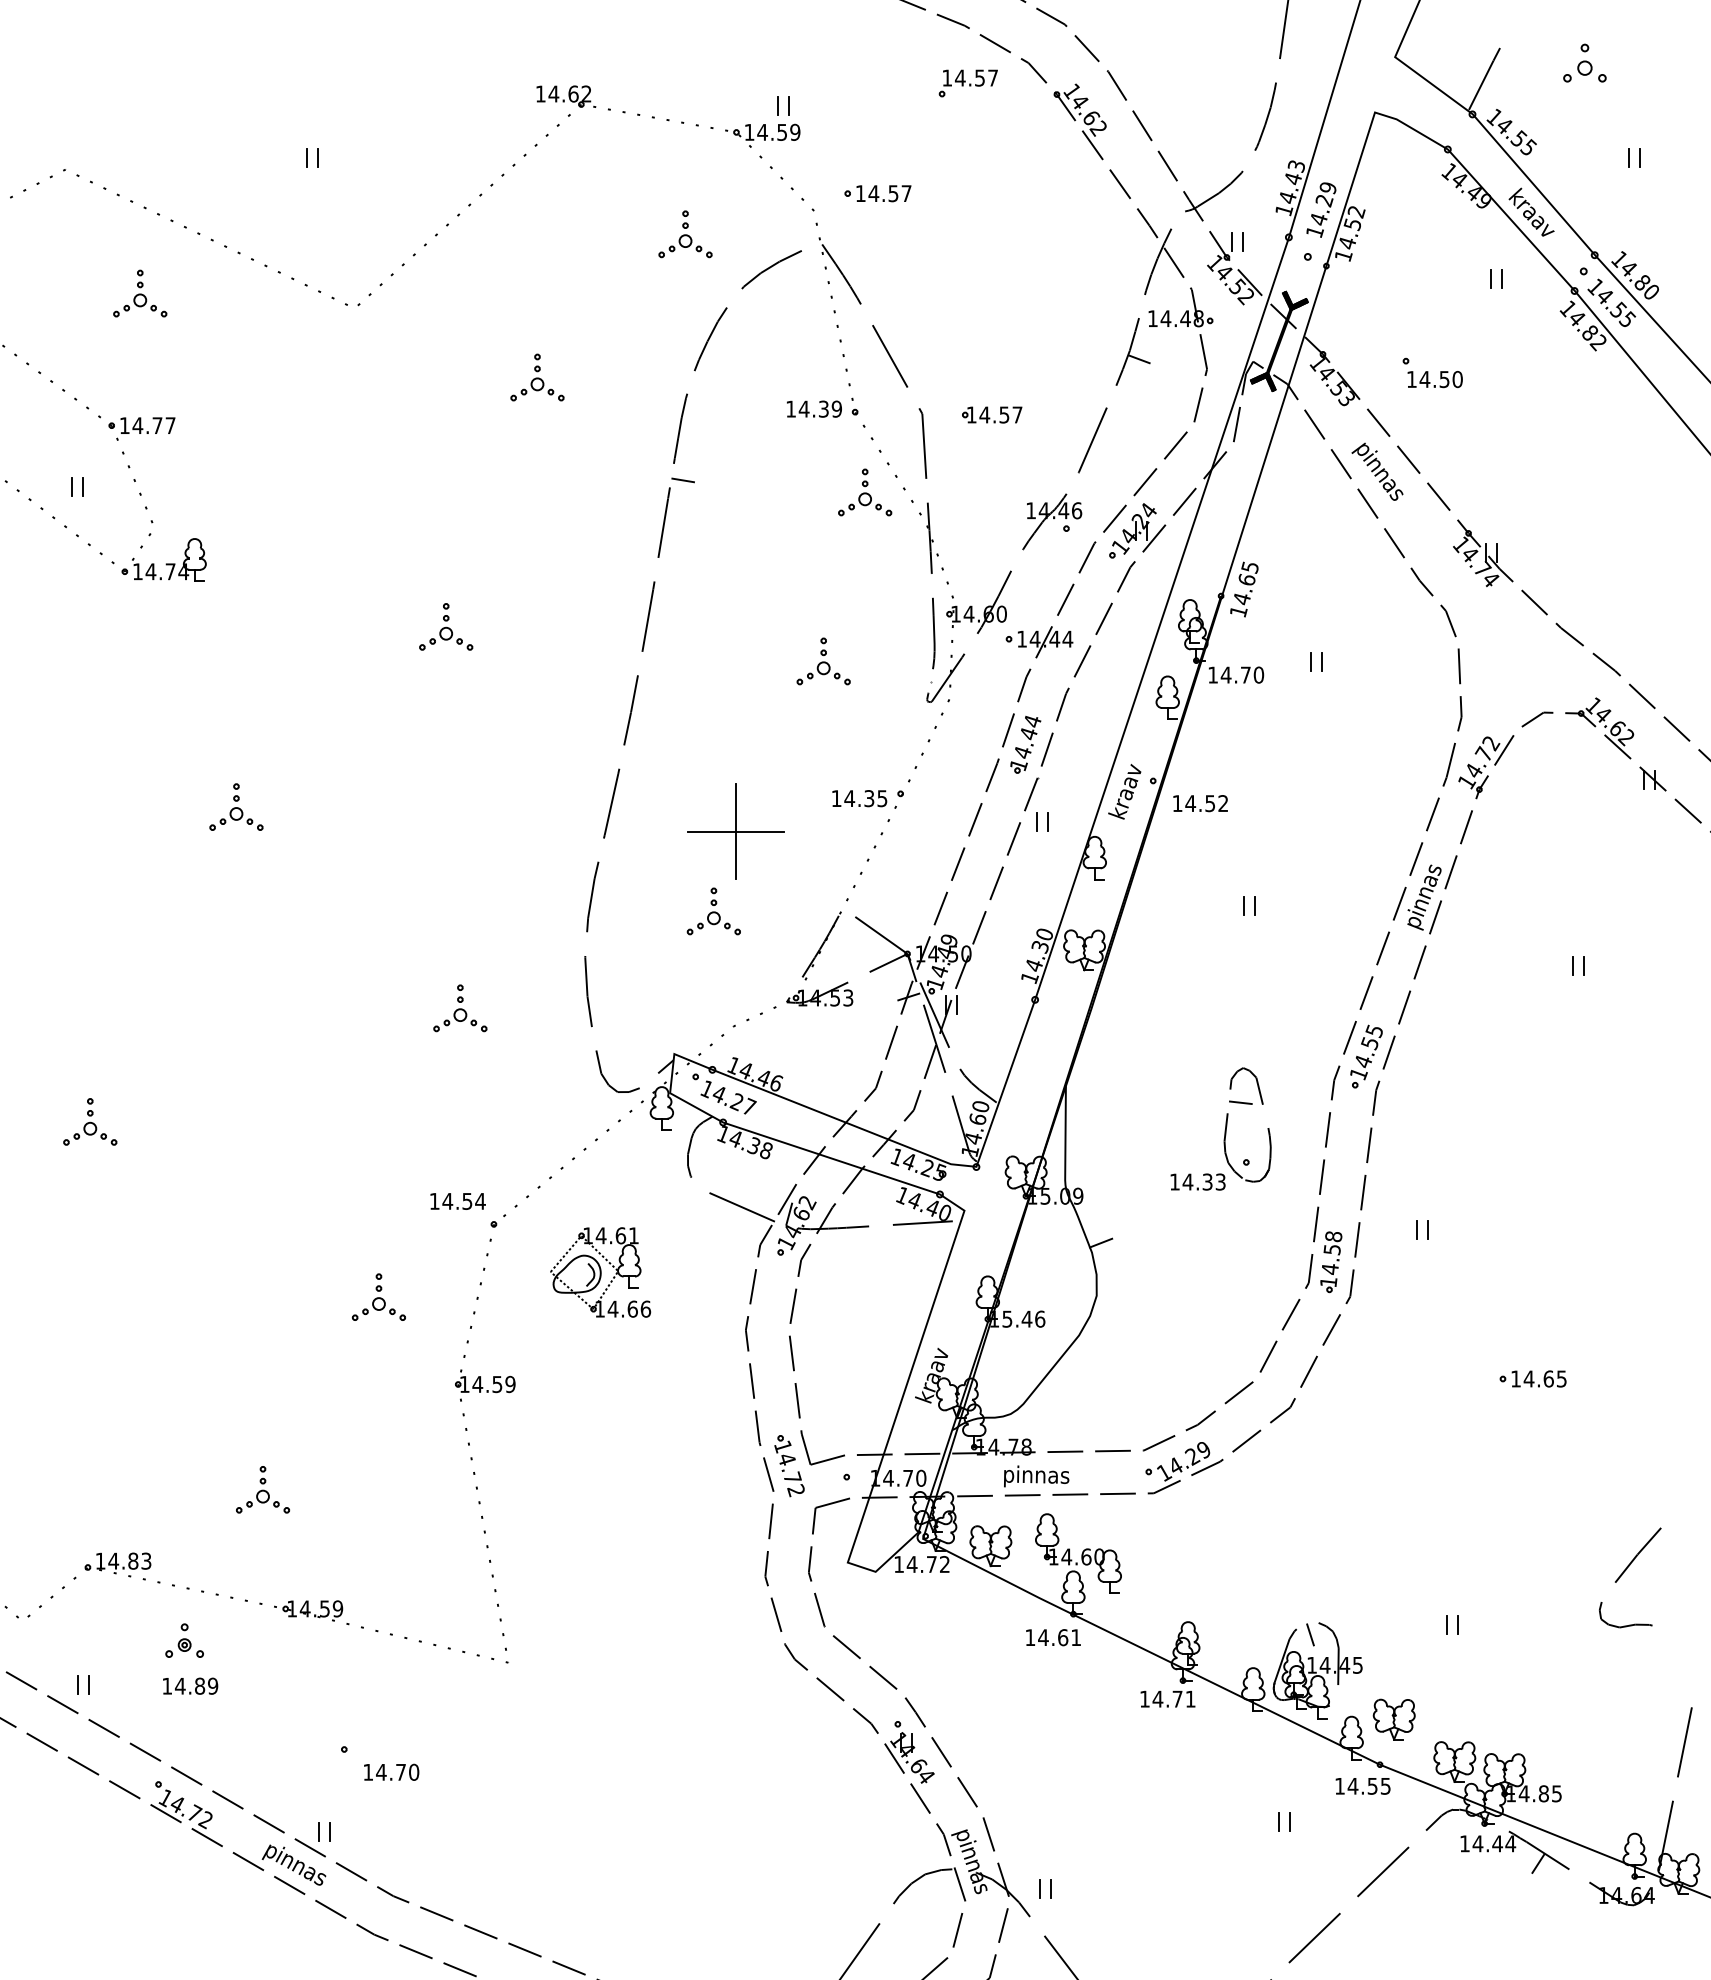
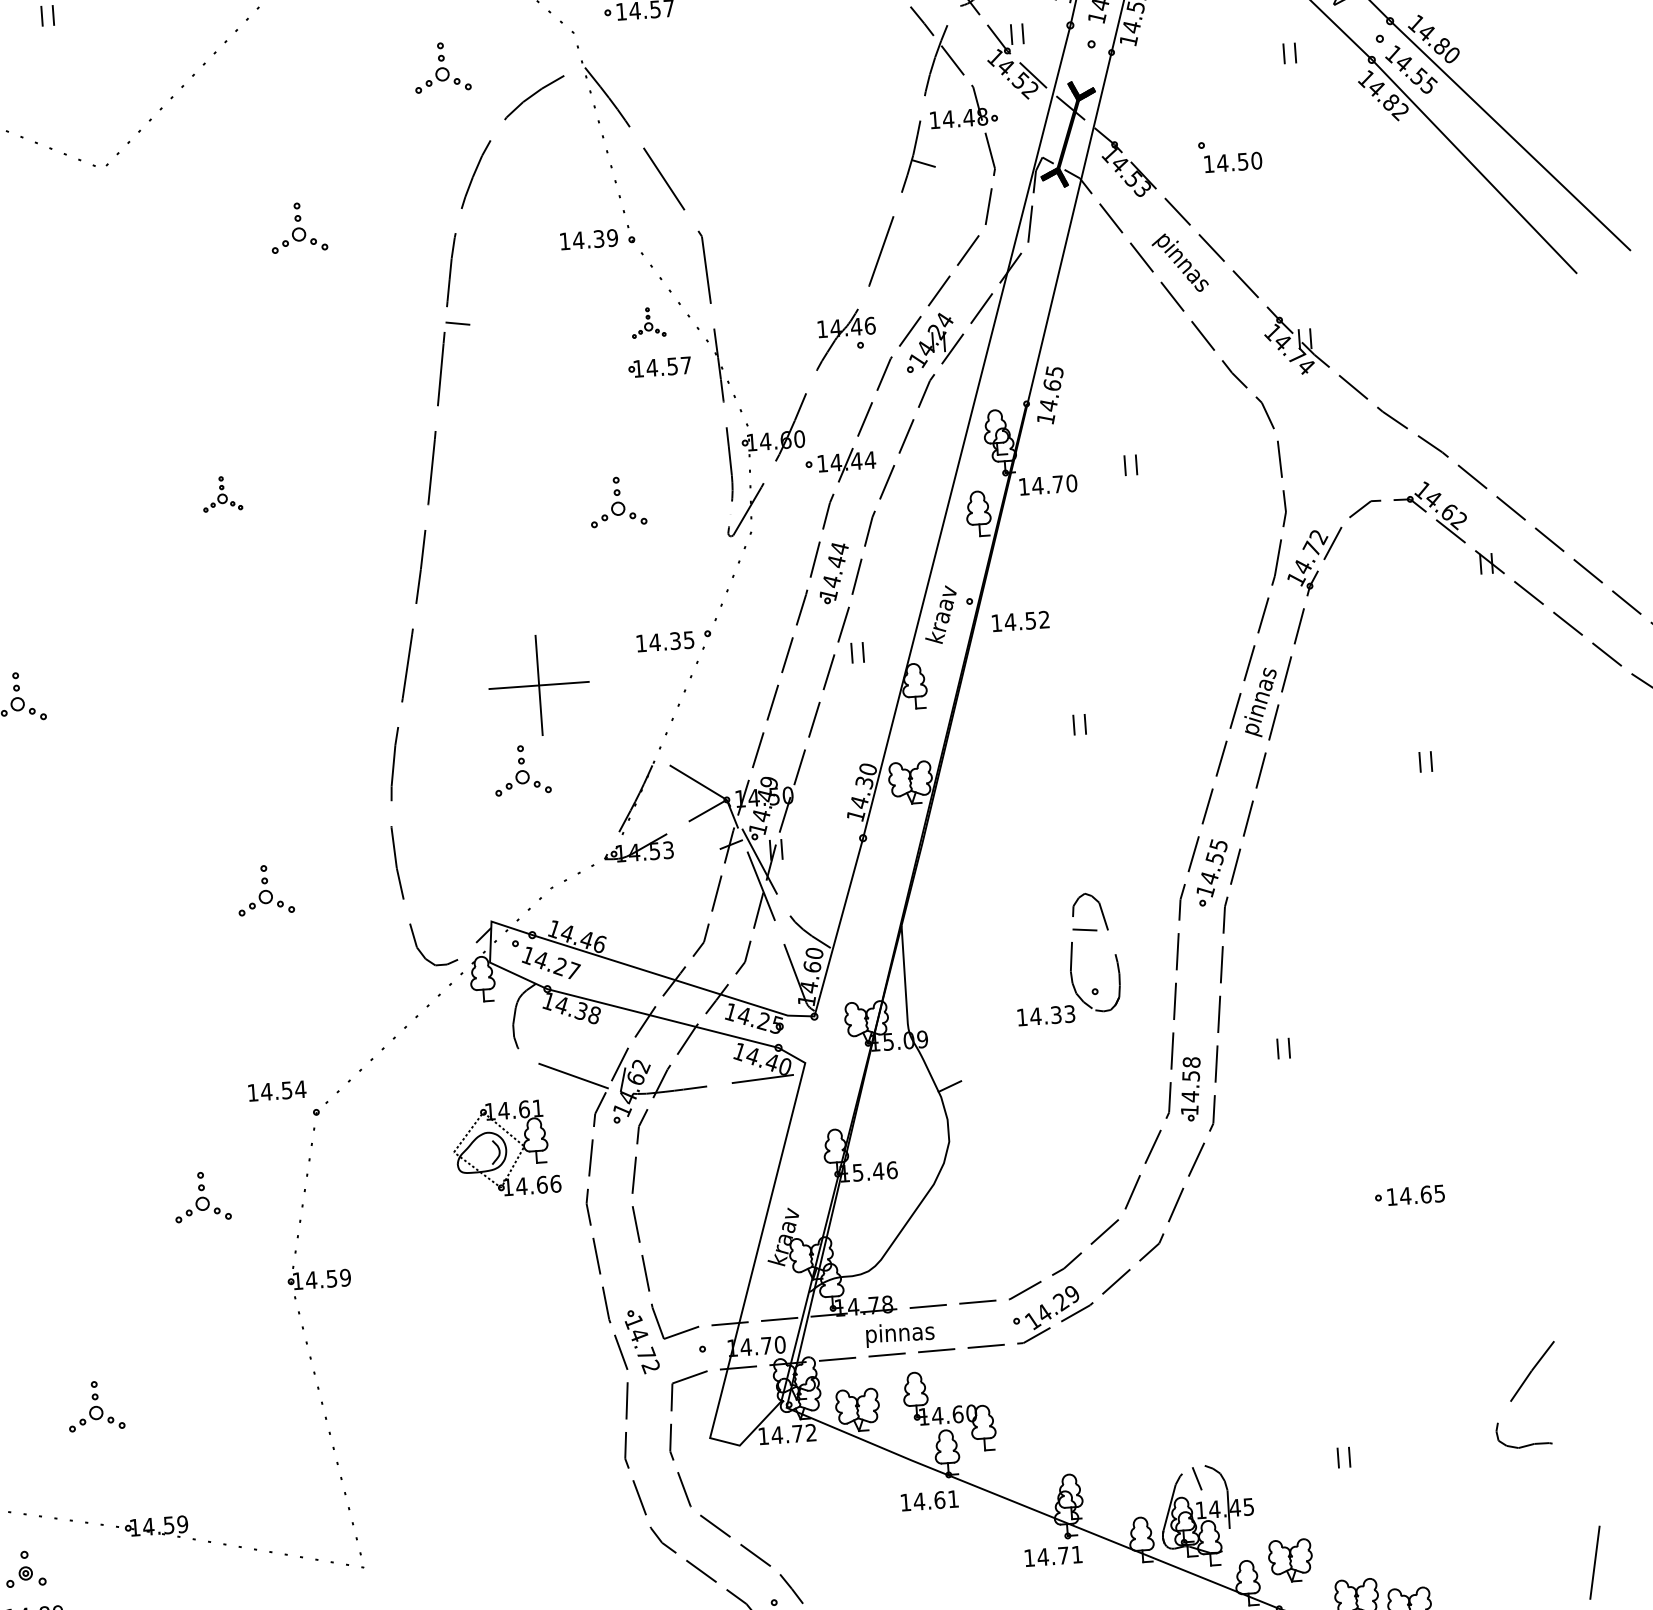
part: (992, 414) -> (660, 366), moved
part: (865, 492) -> (648, 322), size x0.6
part: (446, 626) -> (222, 493), size x0.7
part: (600, 1272) -> (505, 1149), moved

